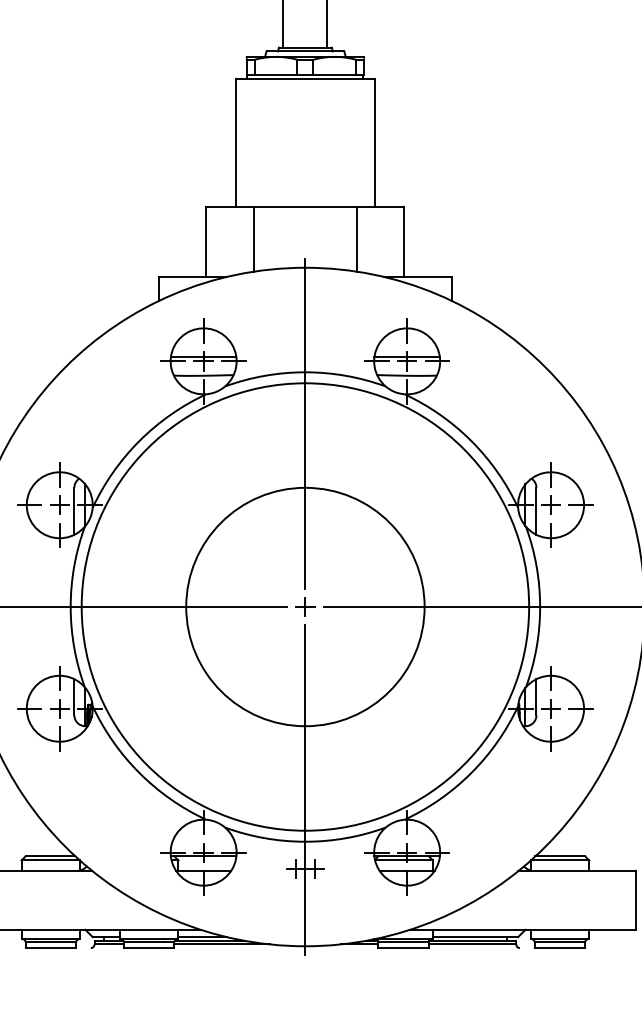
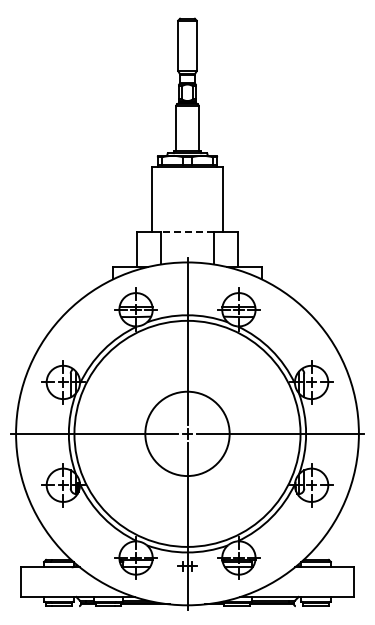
line: (305, 206) -> (187, 231), solid -> dashed
circle: (305, 606) -> (187, 433), size x0.7

